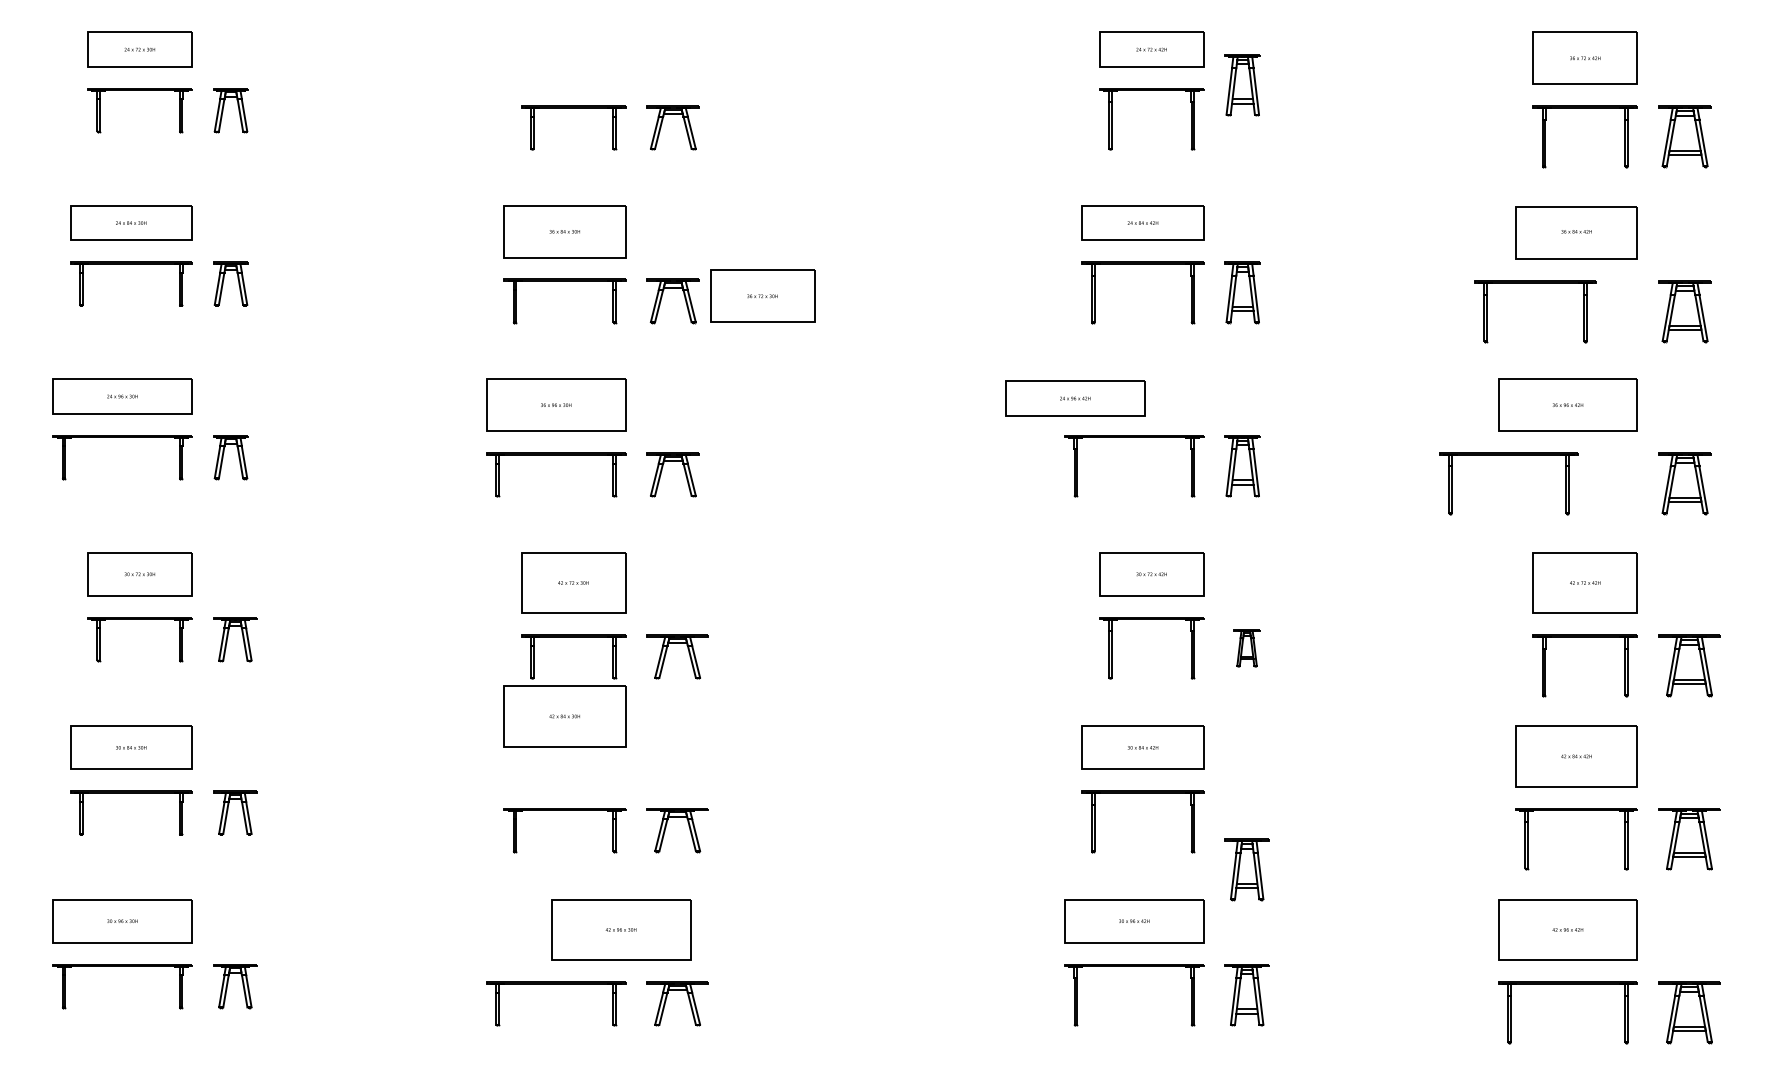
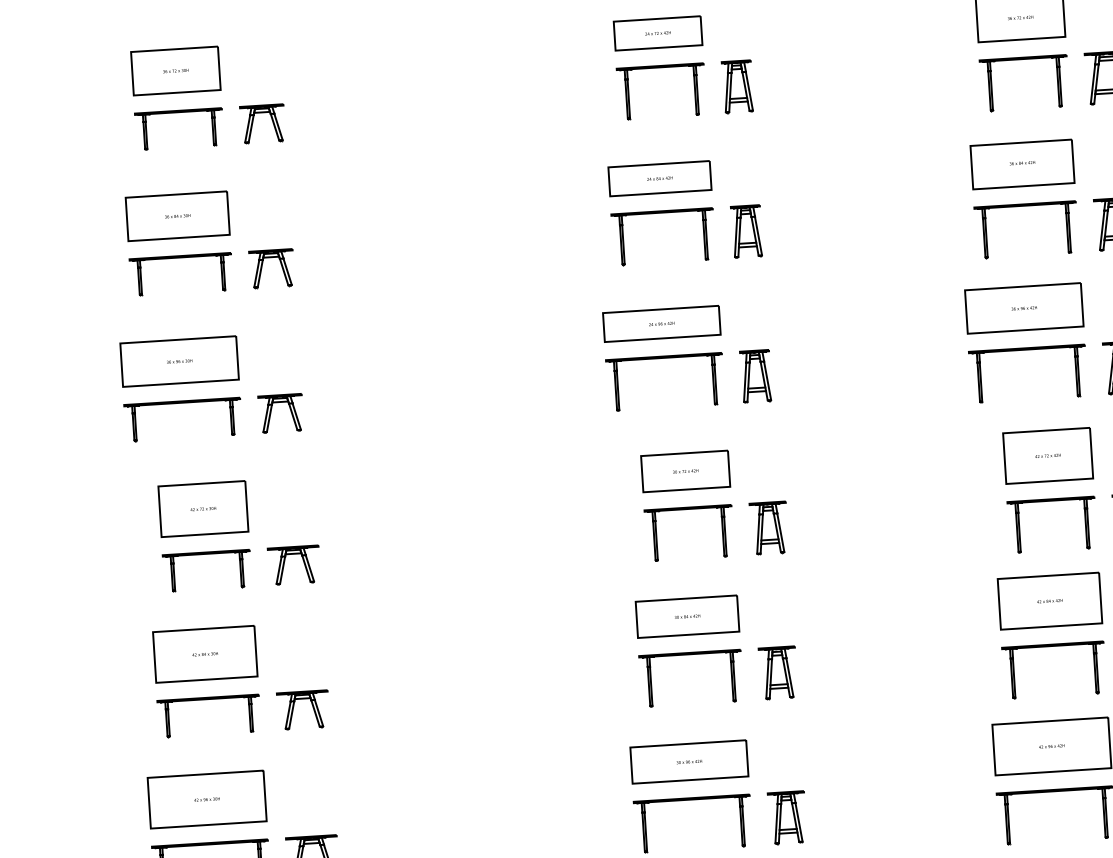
part: (1242, 85) -> (737, 86), moved
part: (1535, 283) -> (1025, 206), moved
part: (762, 295) -> (175, 70), moved
part: (1075, 398) -> (661, 323), moved
part: (1508, 455) -> (1026, 350), moved
part: (1246, 648) -> (768, 528), size x1.67
part: (564, 716) -> (205, 654), moved
part: (1246, 869) -> (777, 672), moved
part: (621, 929) -> (207, 799), moved

